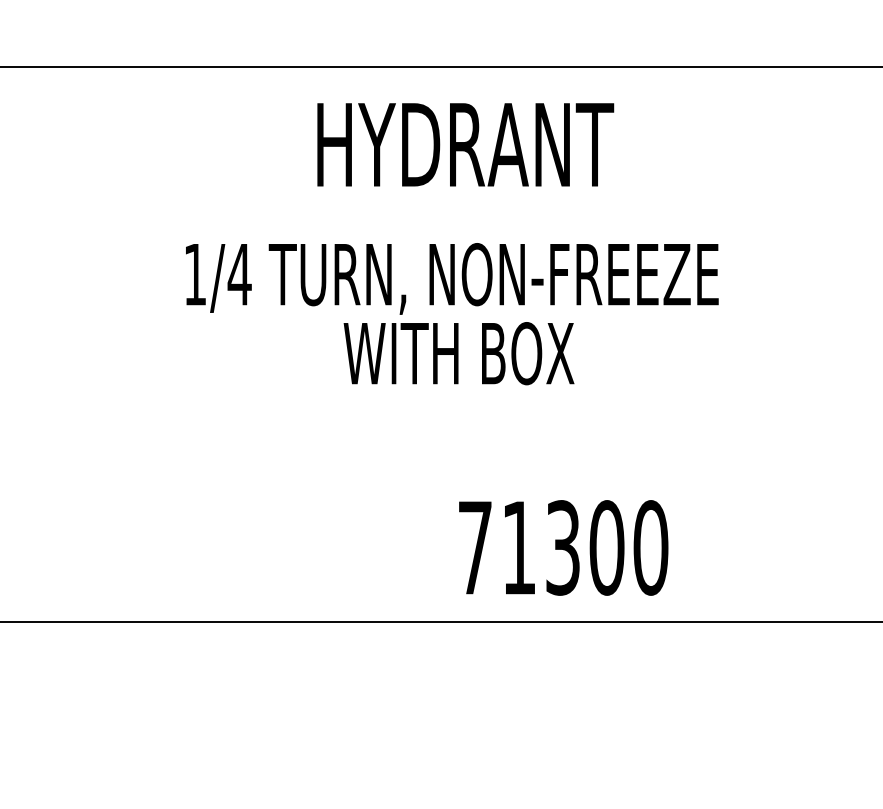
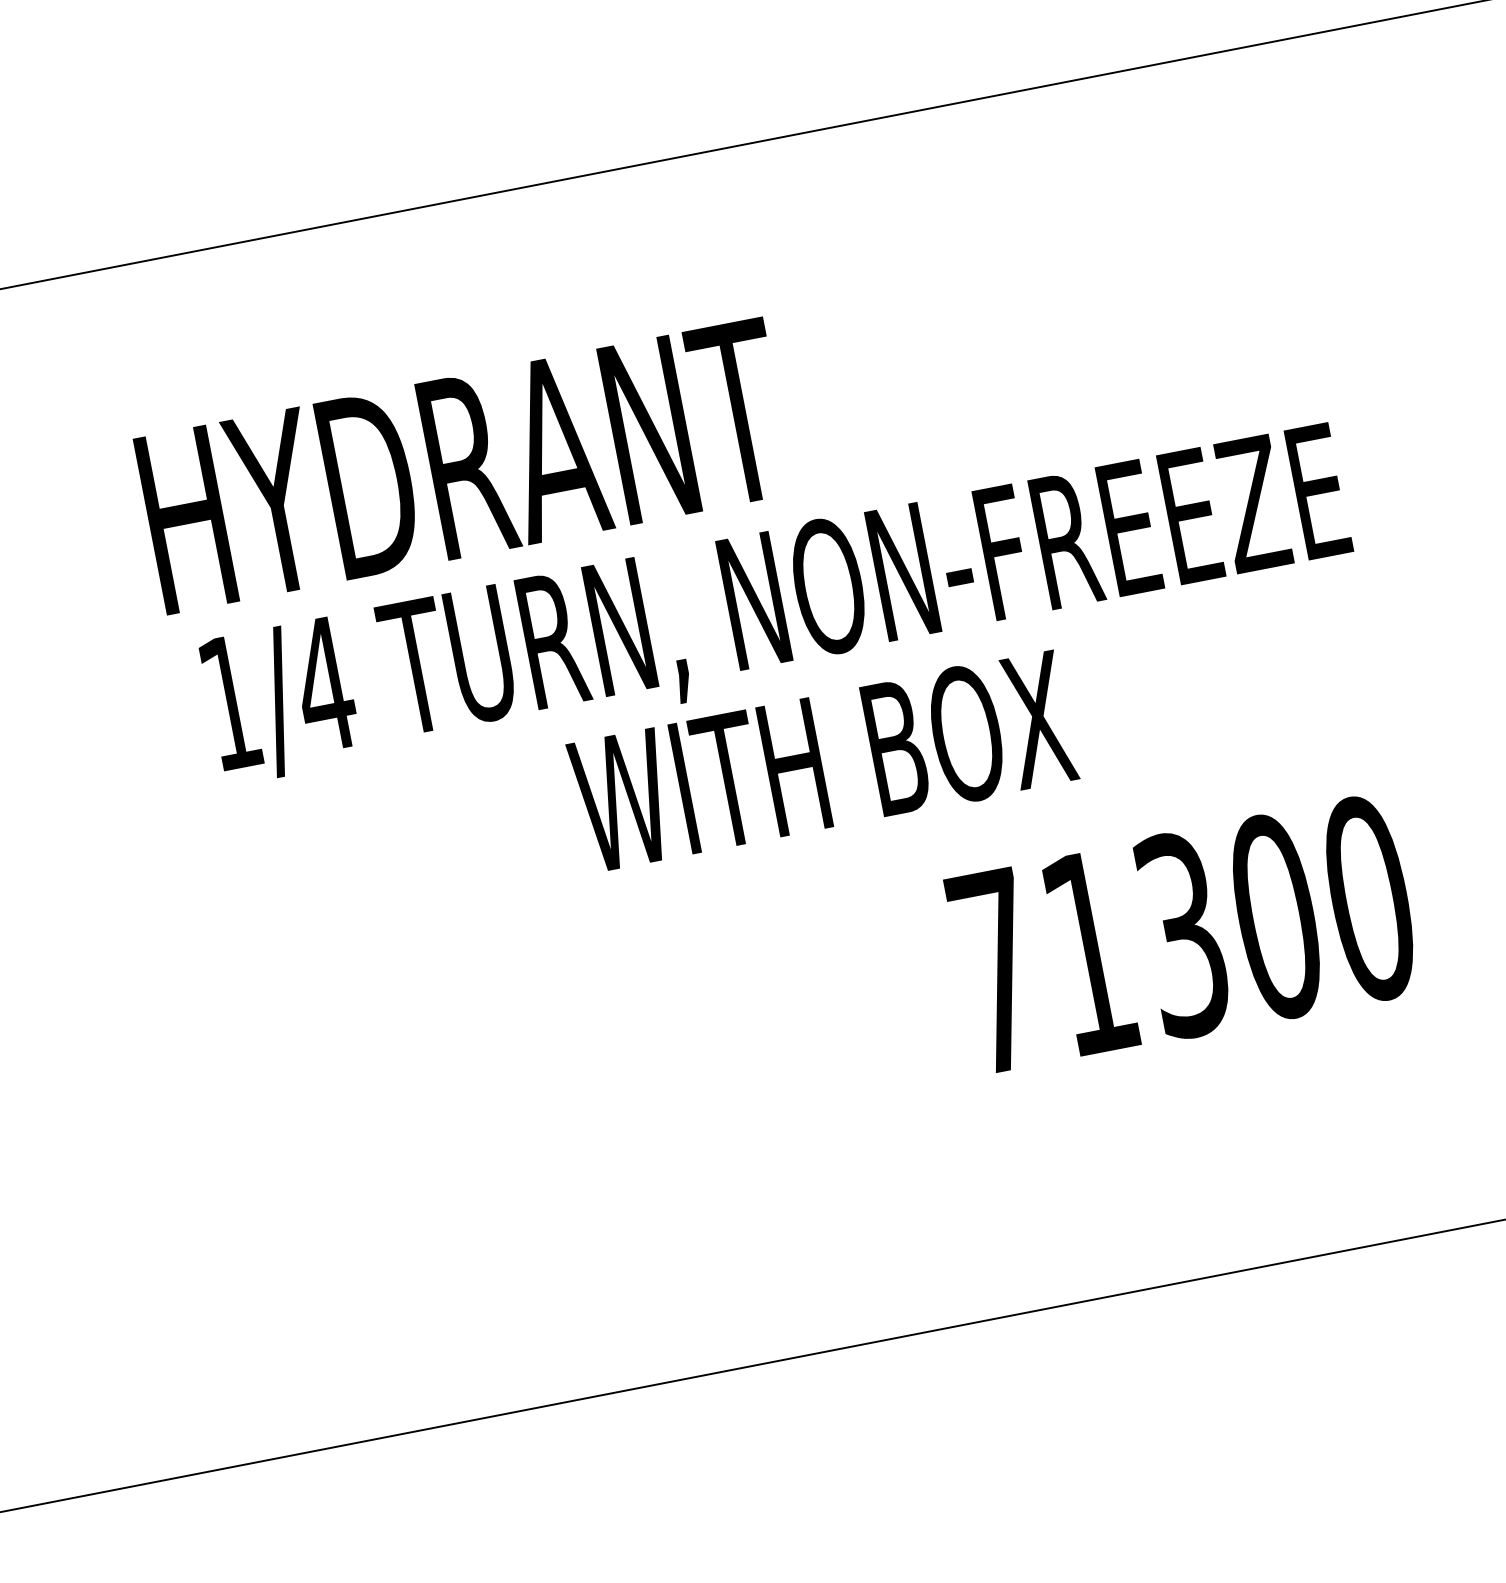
text: (465, 144) -> (464, 465), moved
text: (563, 547) -> (1183, 933), moved

